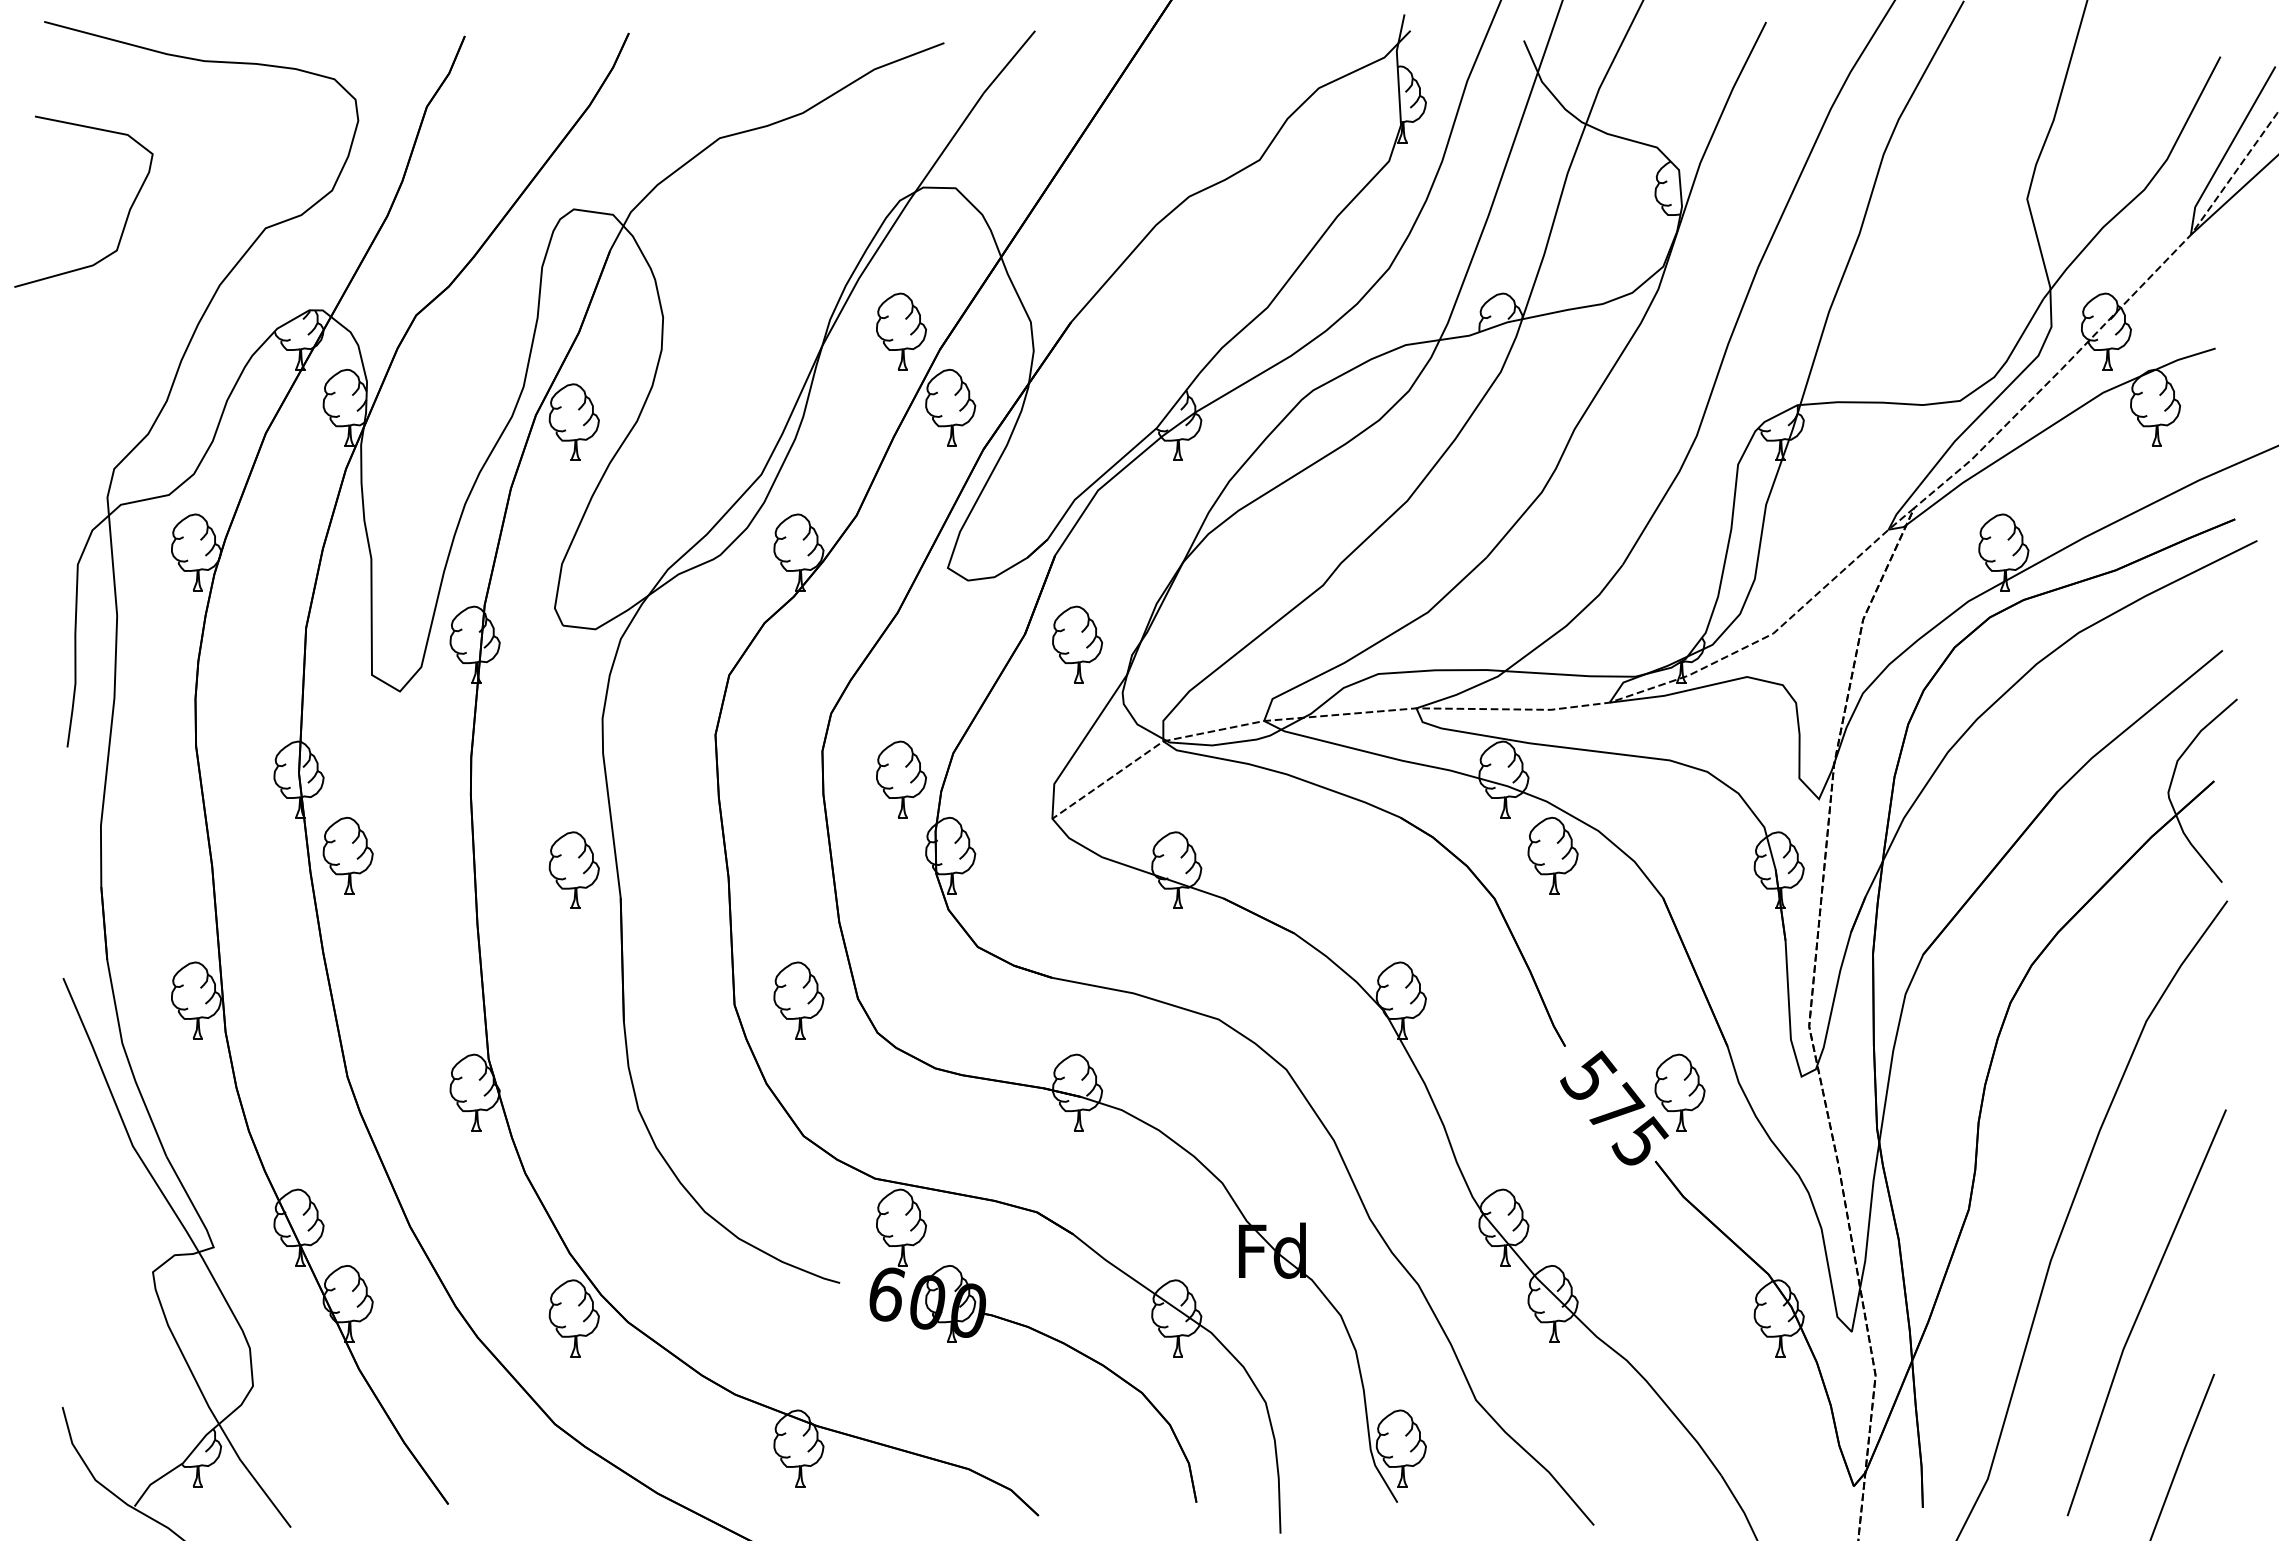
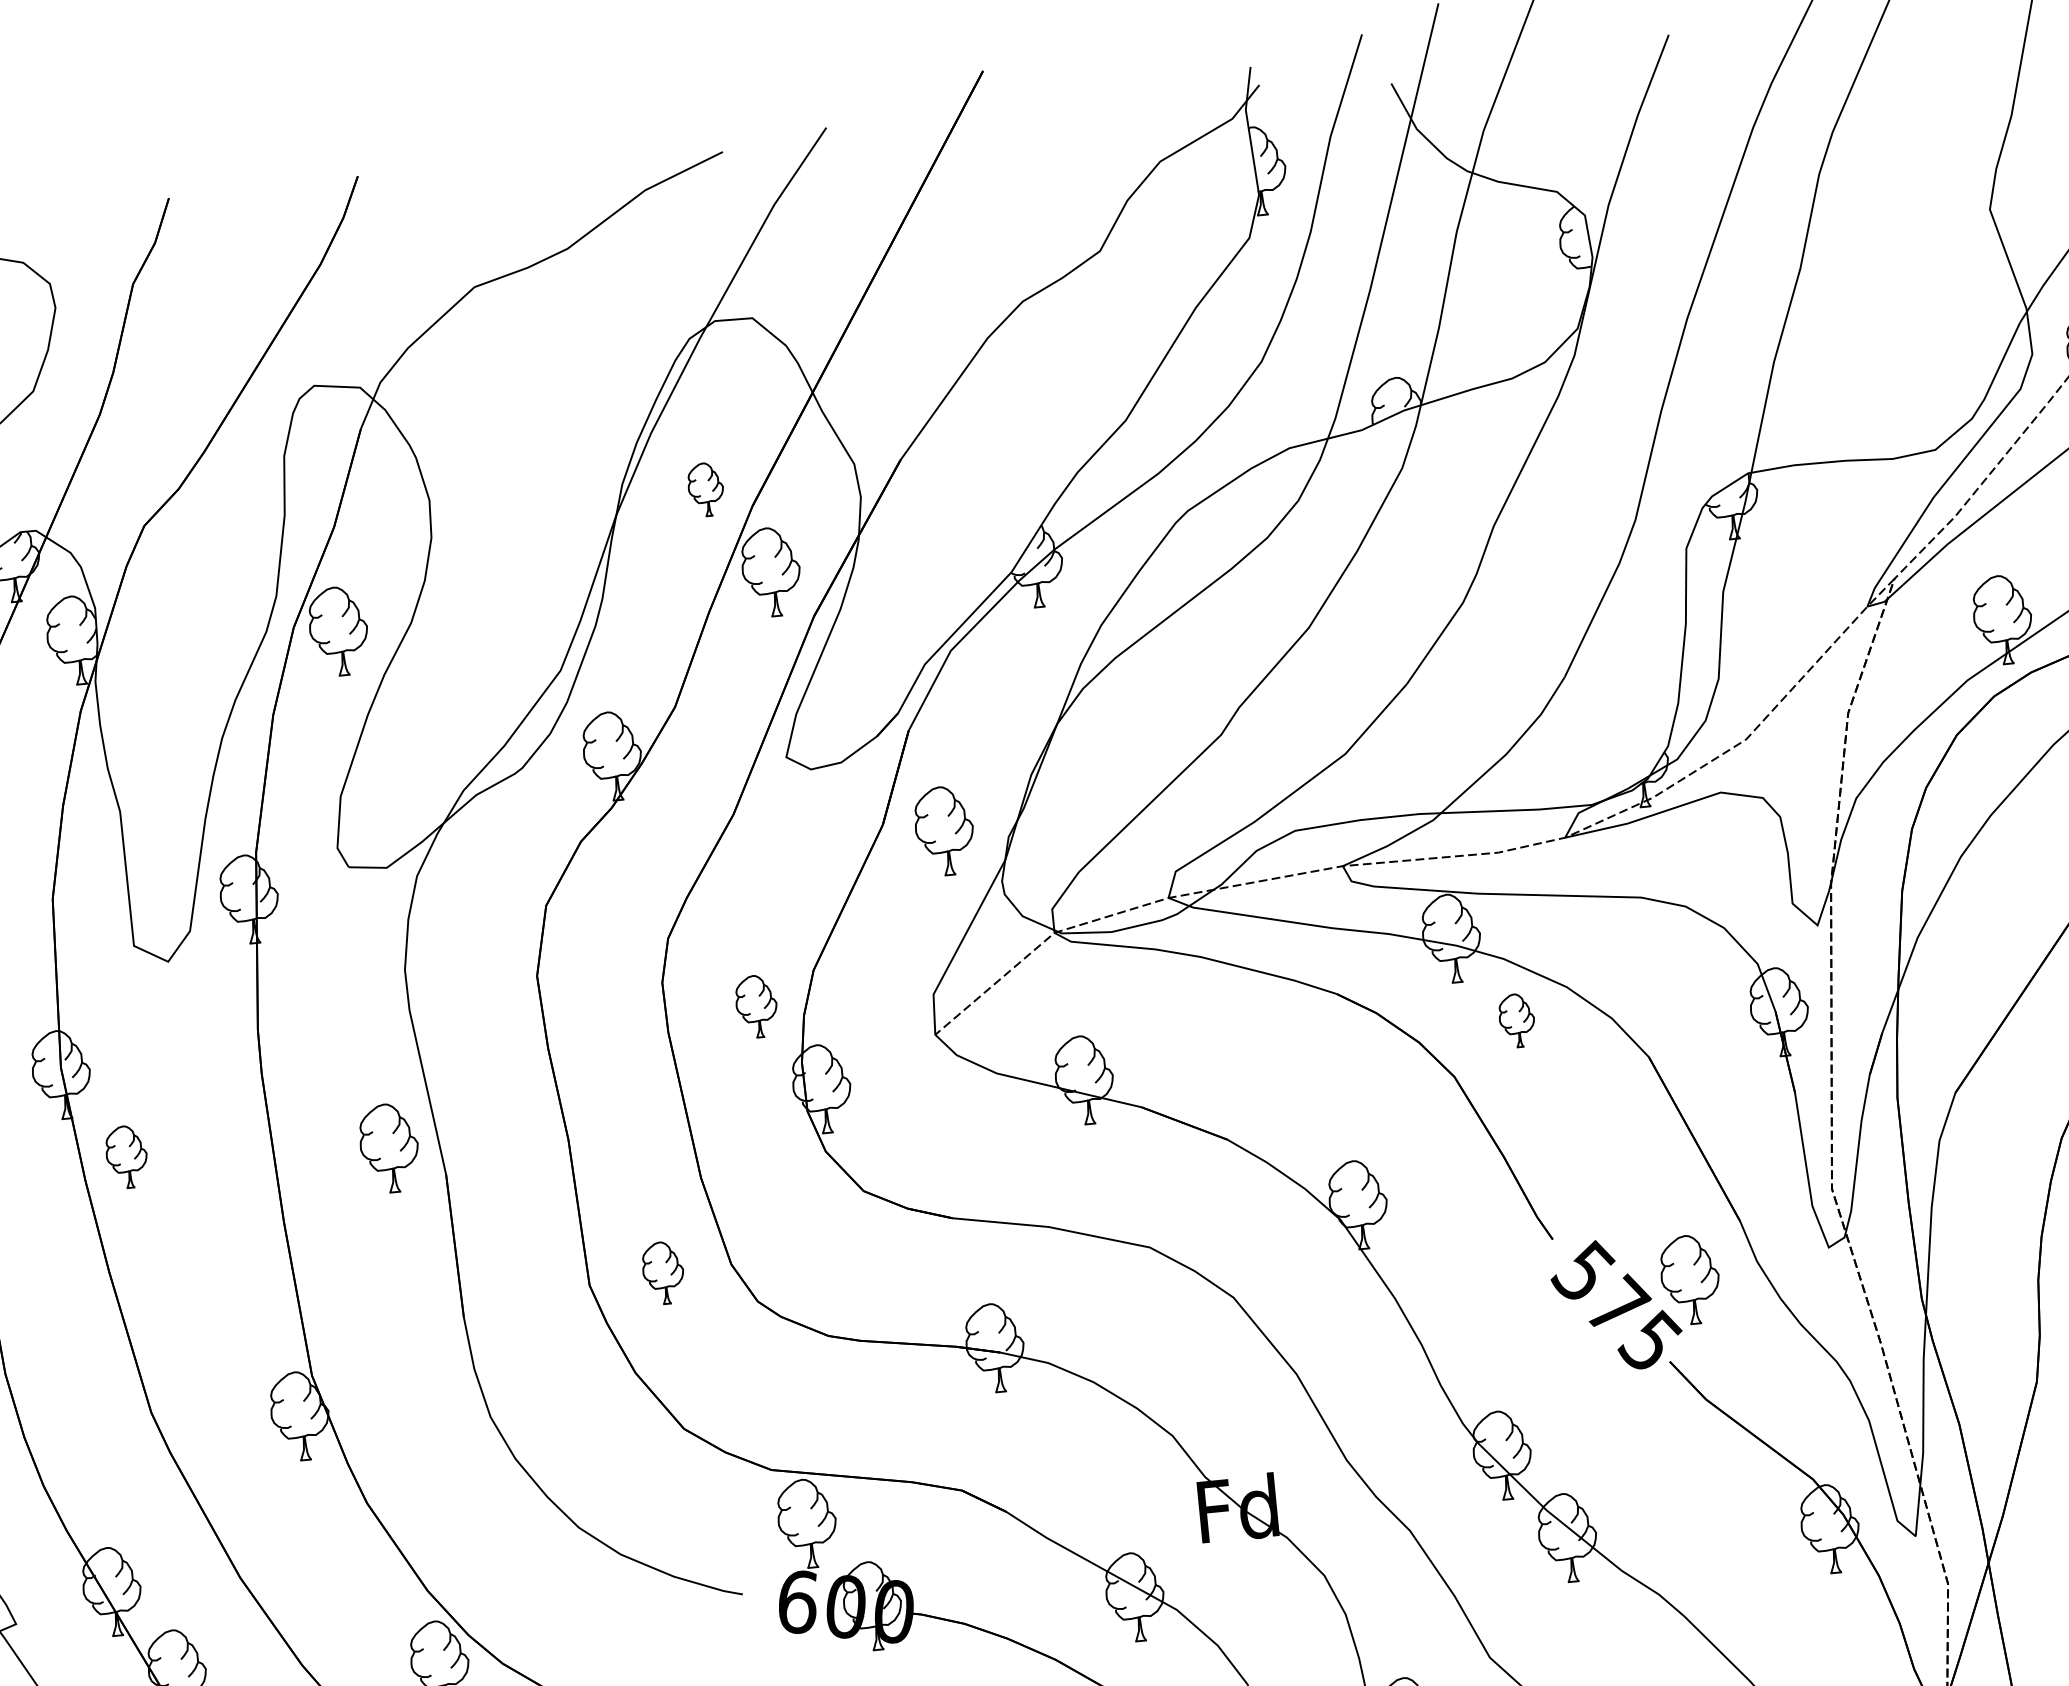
part: (901, 331) -> (706, 489), size x0.6
part: (901, 779) -> (756, 1006), size x0.7
part: (347, 855) -> (126, 1156), size x0.7
part: (1552, 855) -> (1516, 1020), size x0.6
part: (798, 1000) -> (662, 1273), size x0.7

